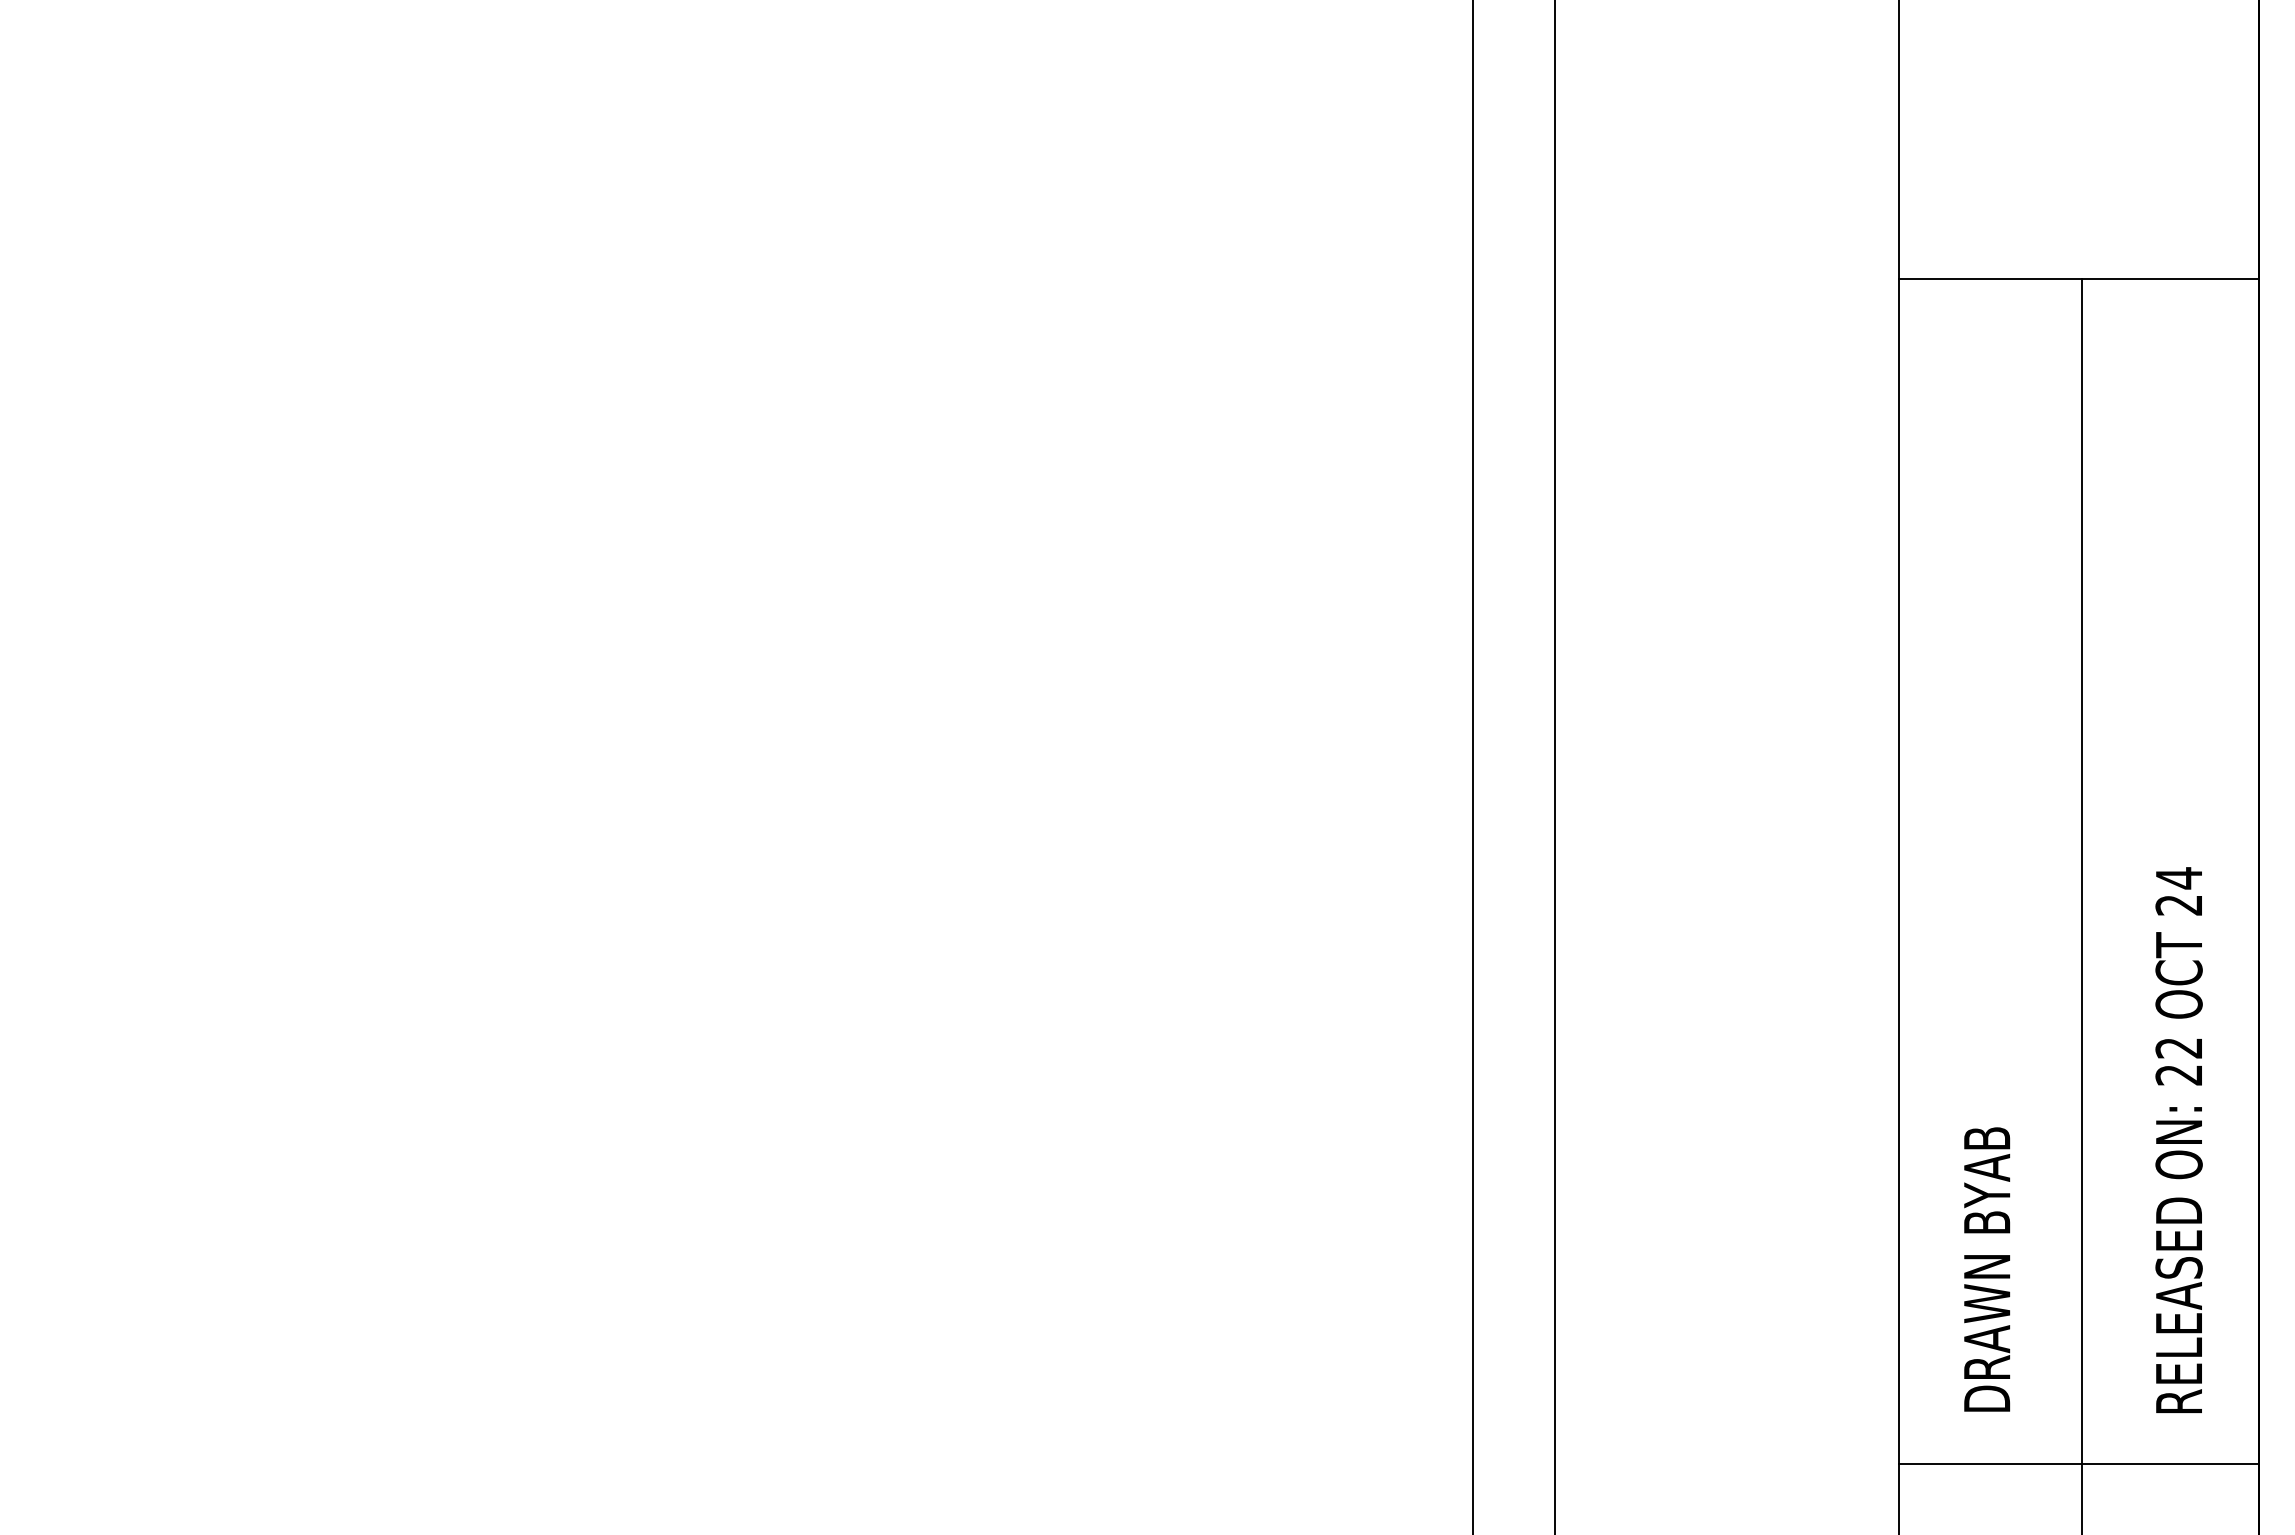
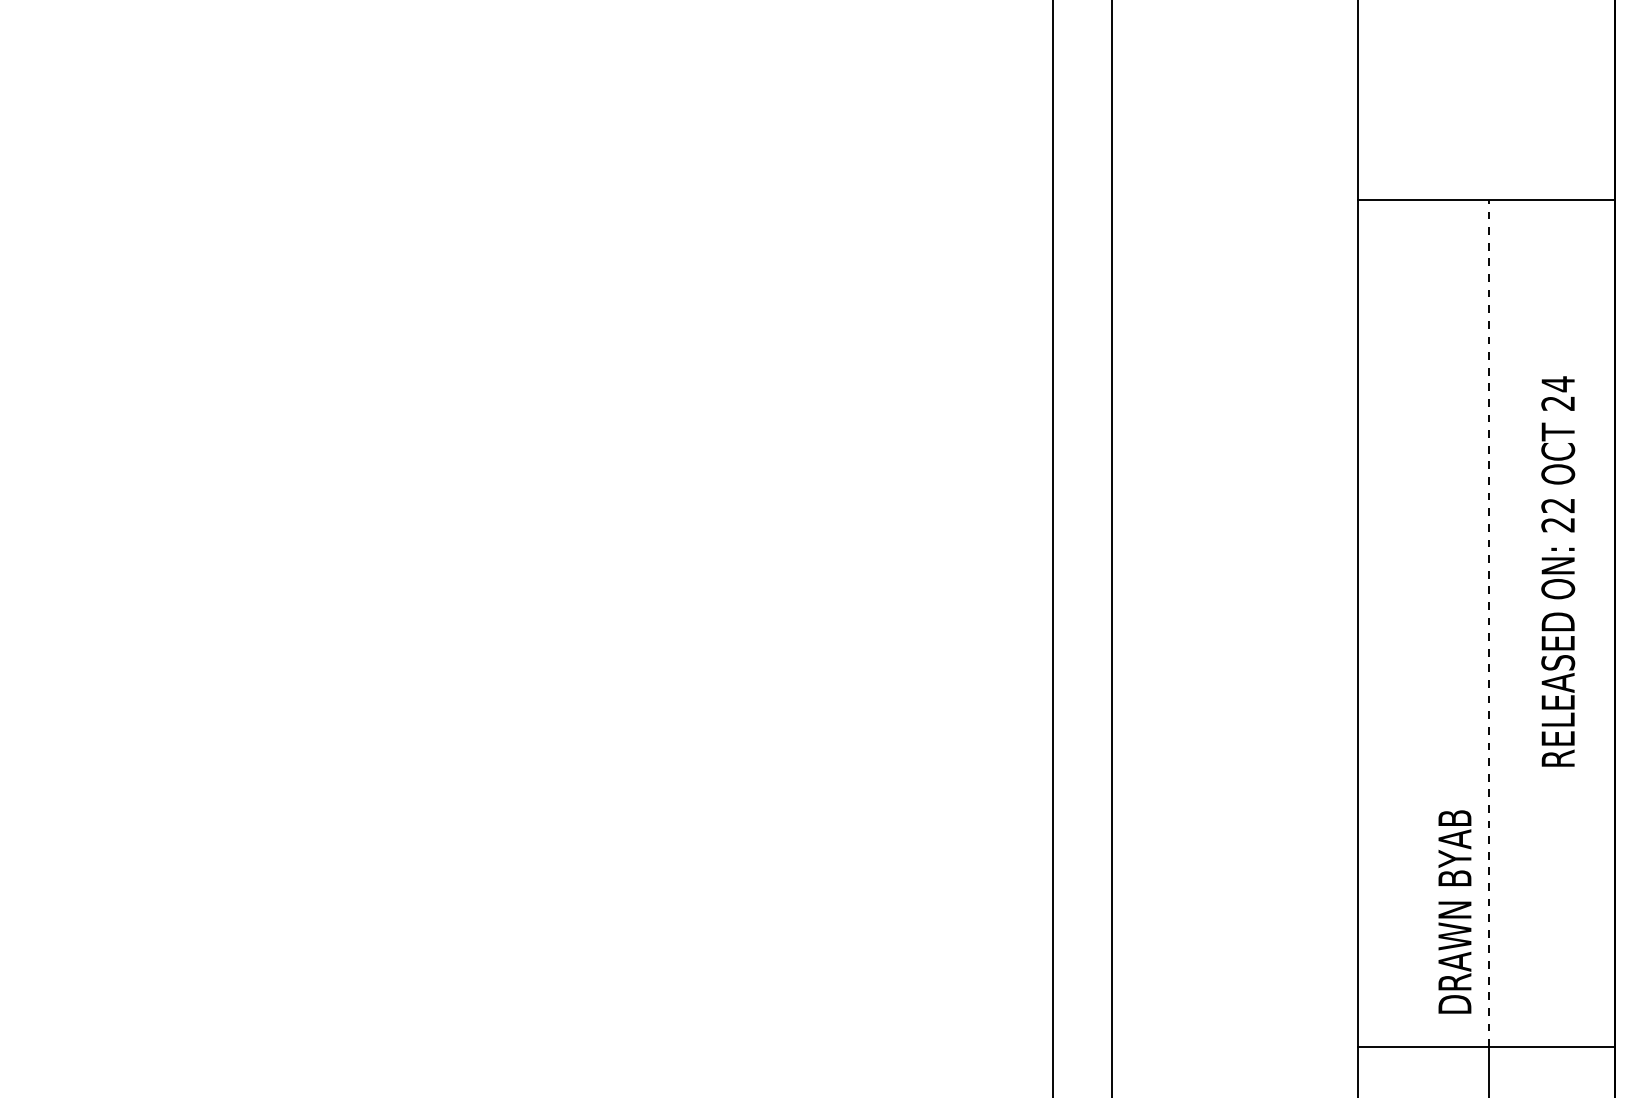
line: (2081, 871) -> (1488, 623), solid -> dashed
text: (2179, 1140) -> (1558, 571), moved
text: (1986, 1268) -> (1454, 911), moved

